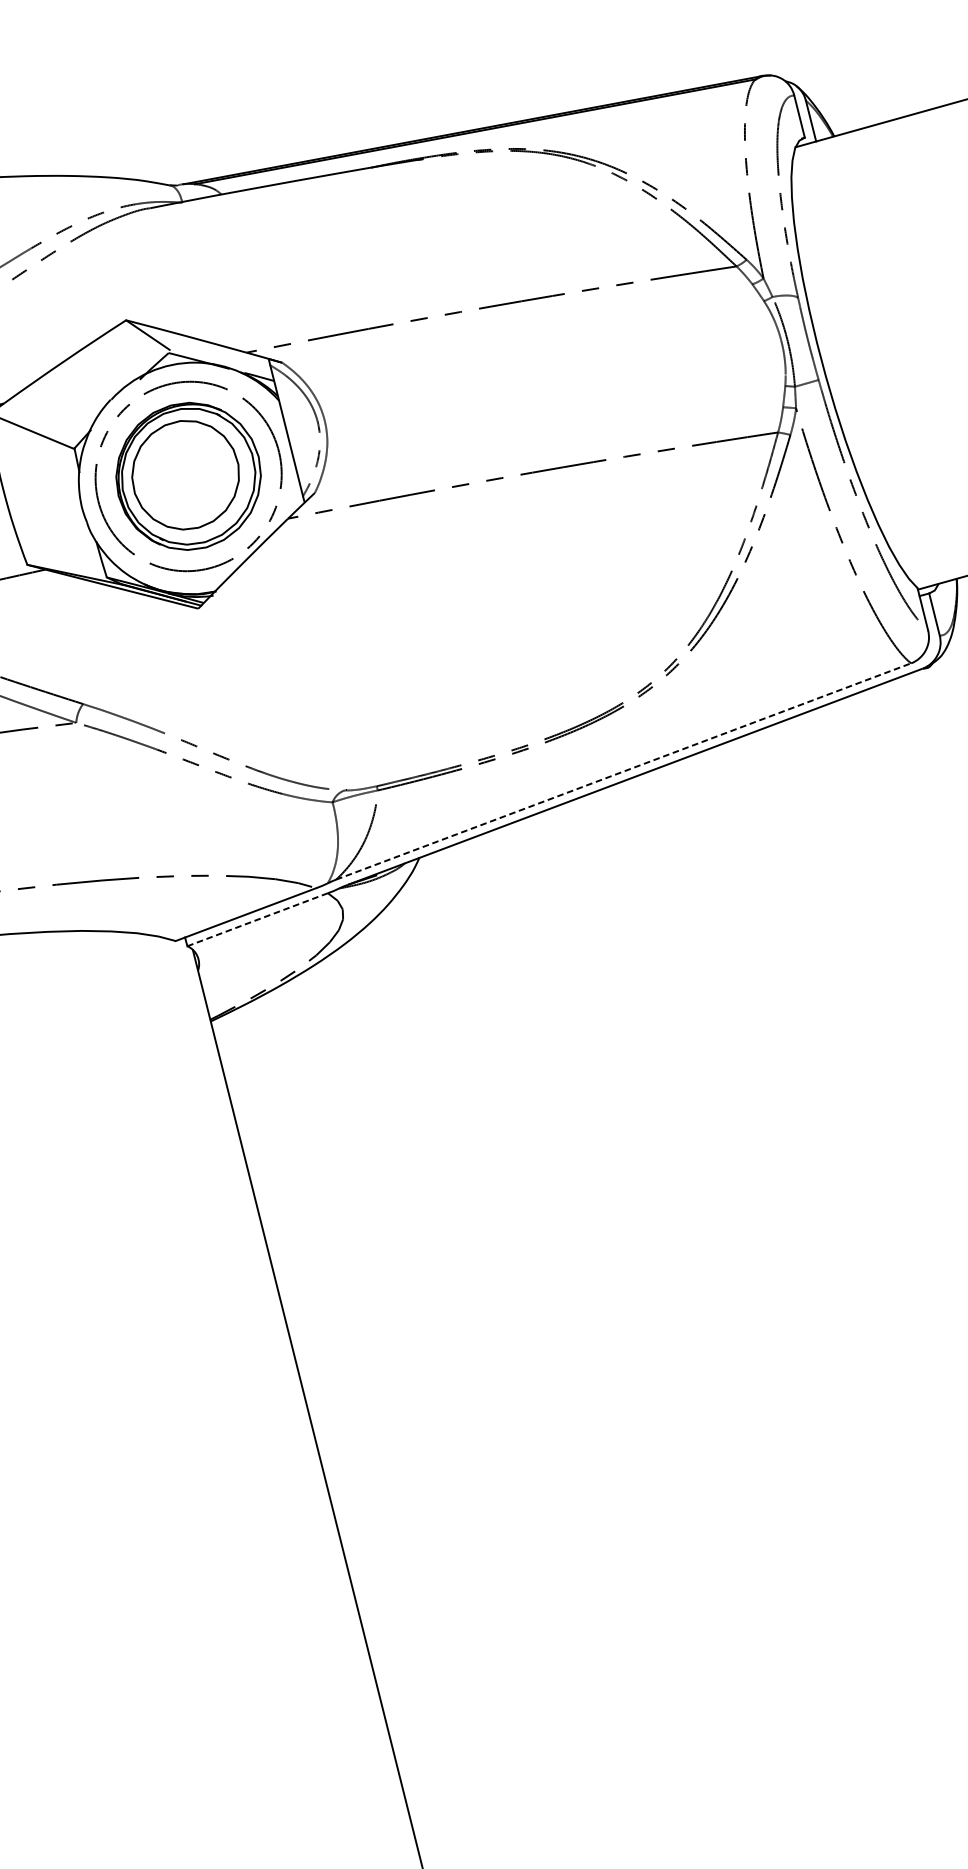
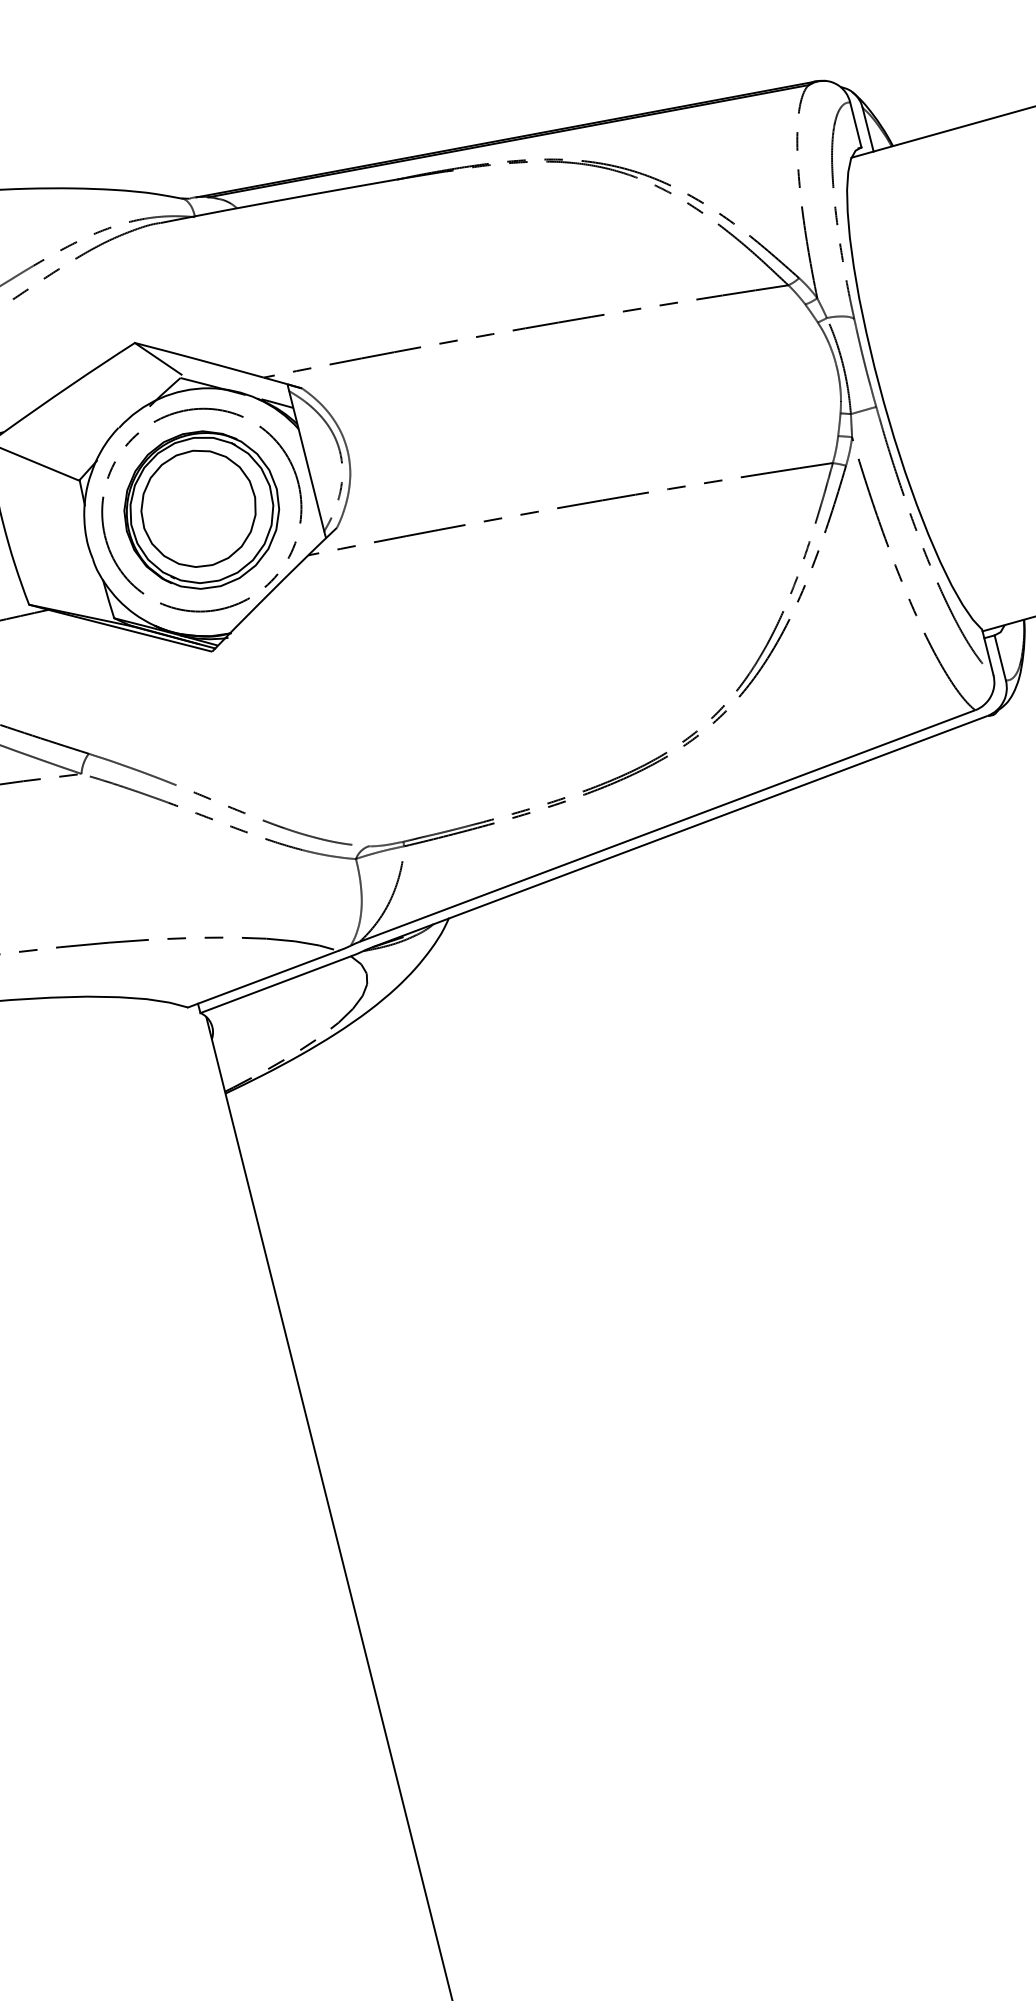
line: (623, 771) -> (667, 826), dashed -> solid
line: (257, 919) -> (275, 984), dashed -> solid

